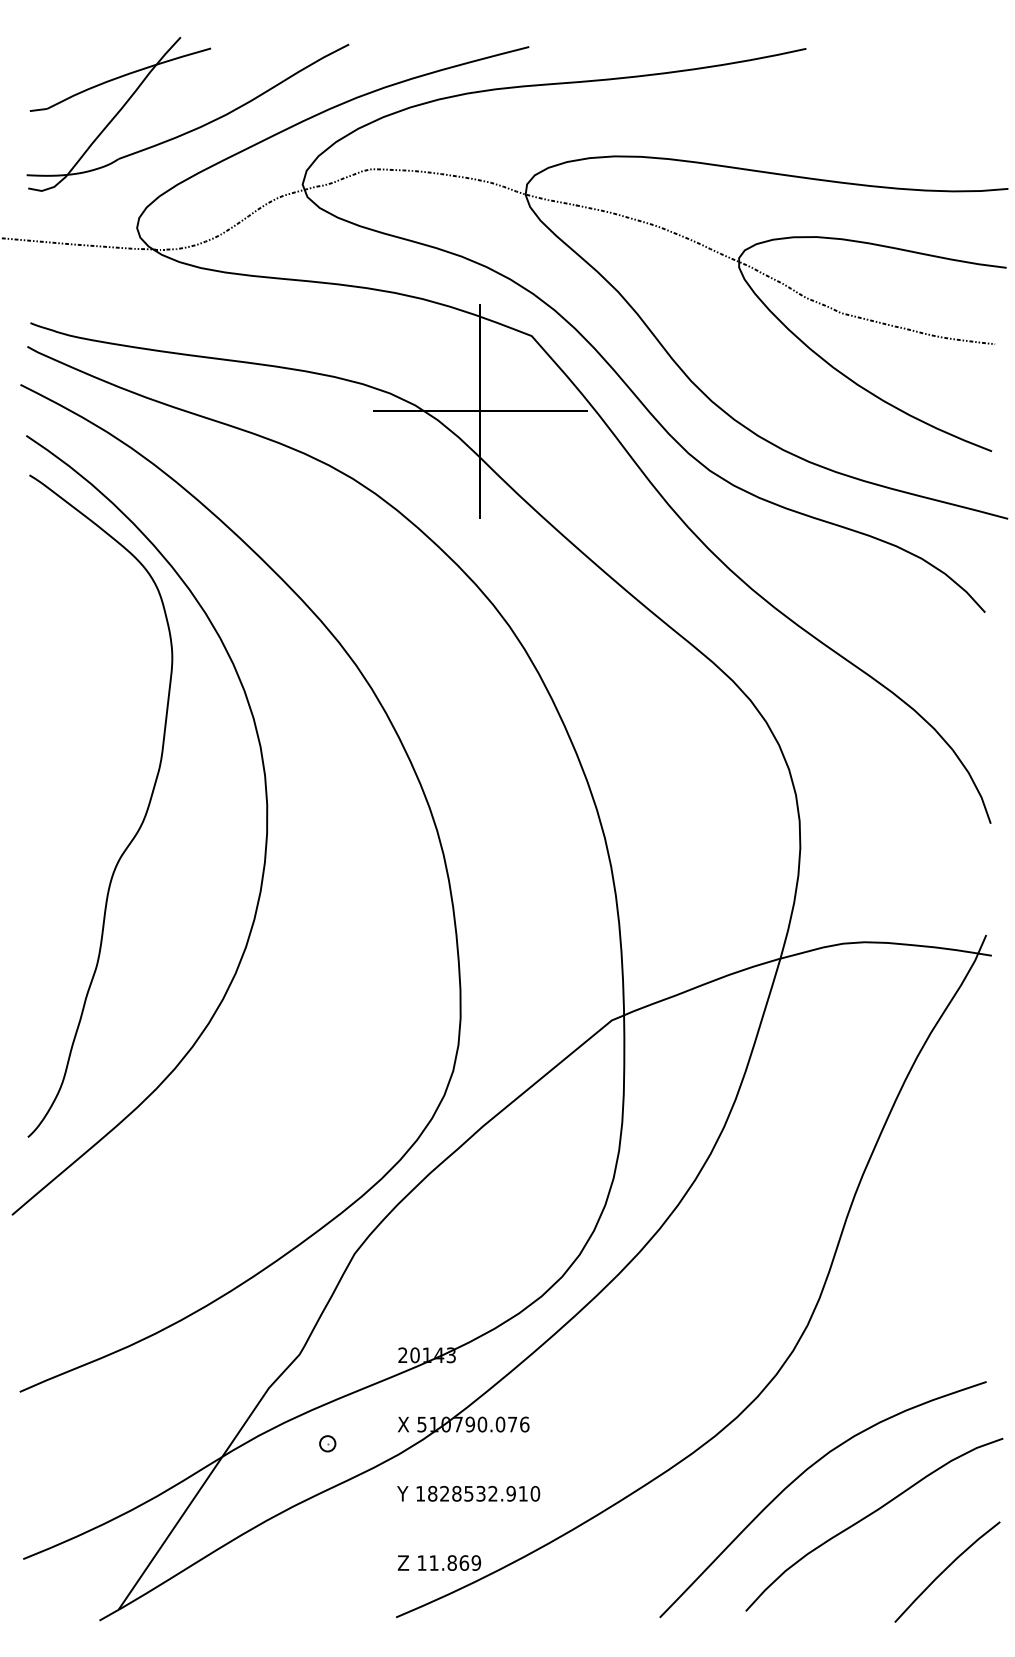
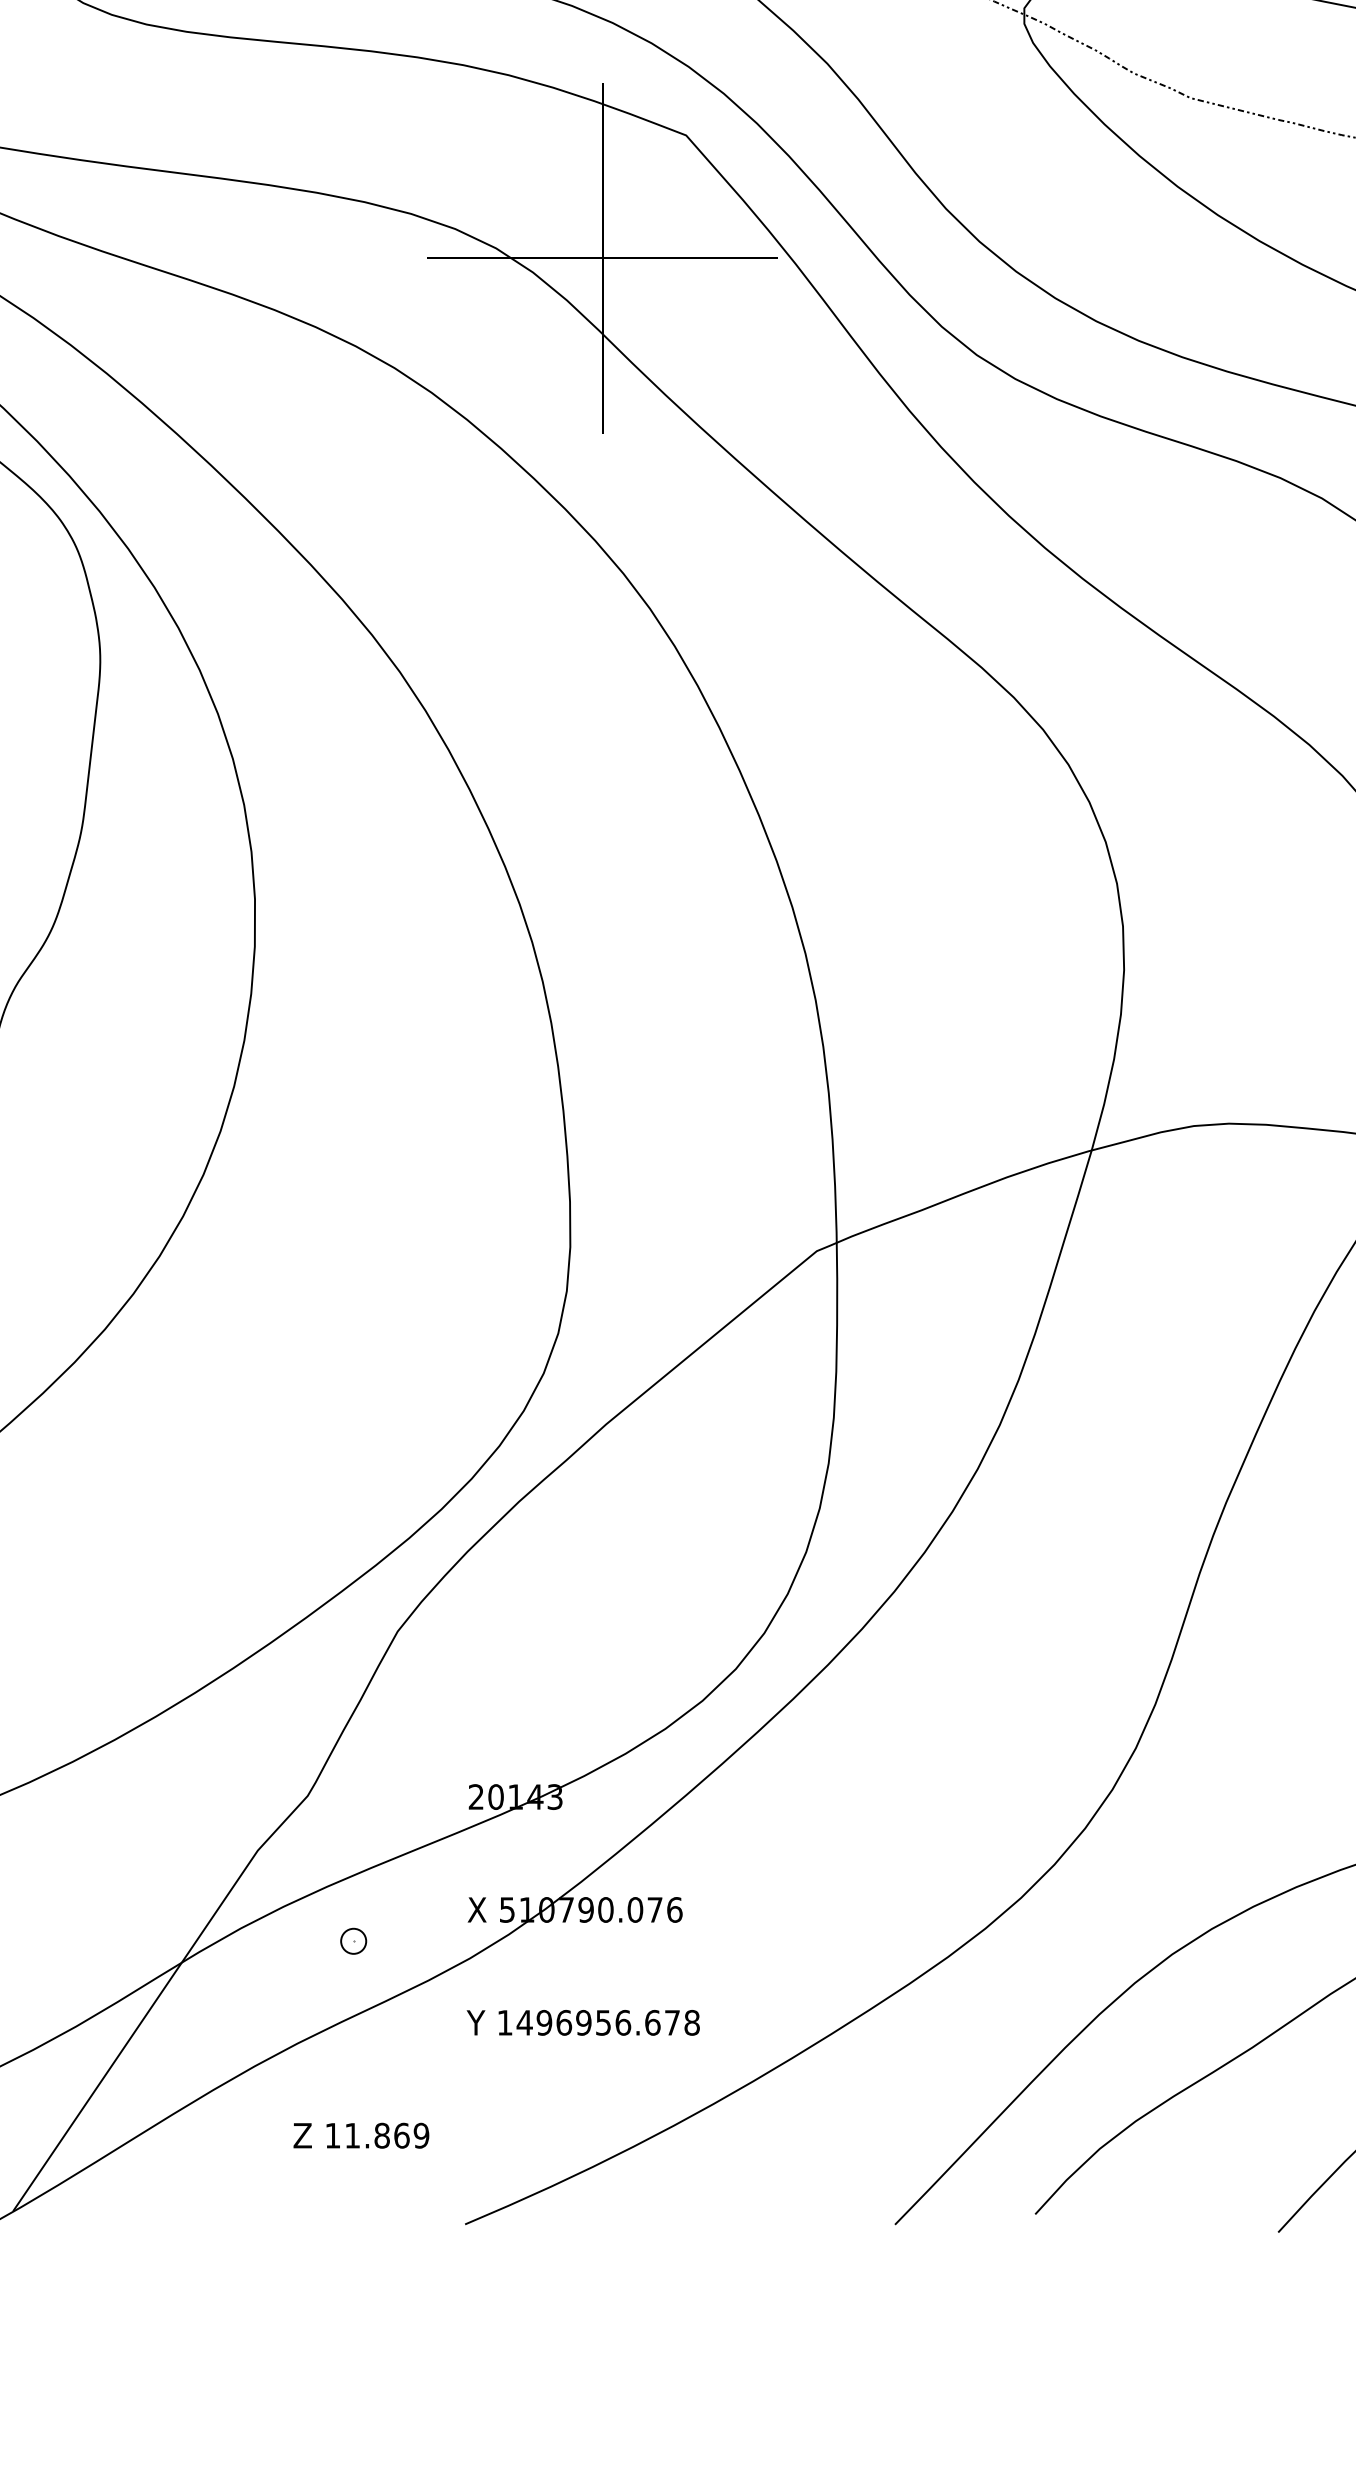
text: (483, 1493) -> (607, 2022), 1828532.910 -> 1496956.678
text: (439, 1562) -> (361, 2134), moved

